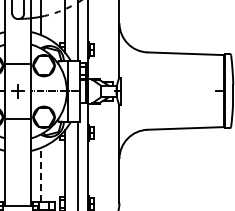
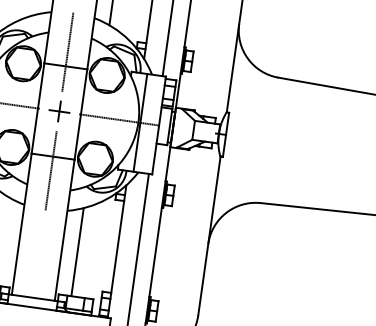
line: (18, 54) -> (68, 51), added
line: (18, 127) -> (51, 169), added
line: (41, 174) -> (78, 251), dashed -> solid

